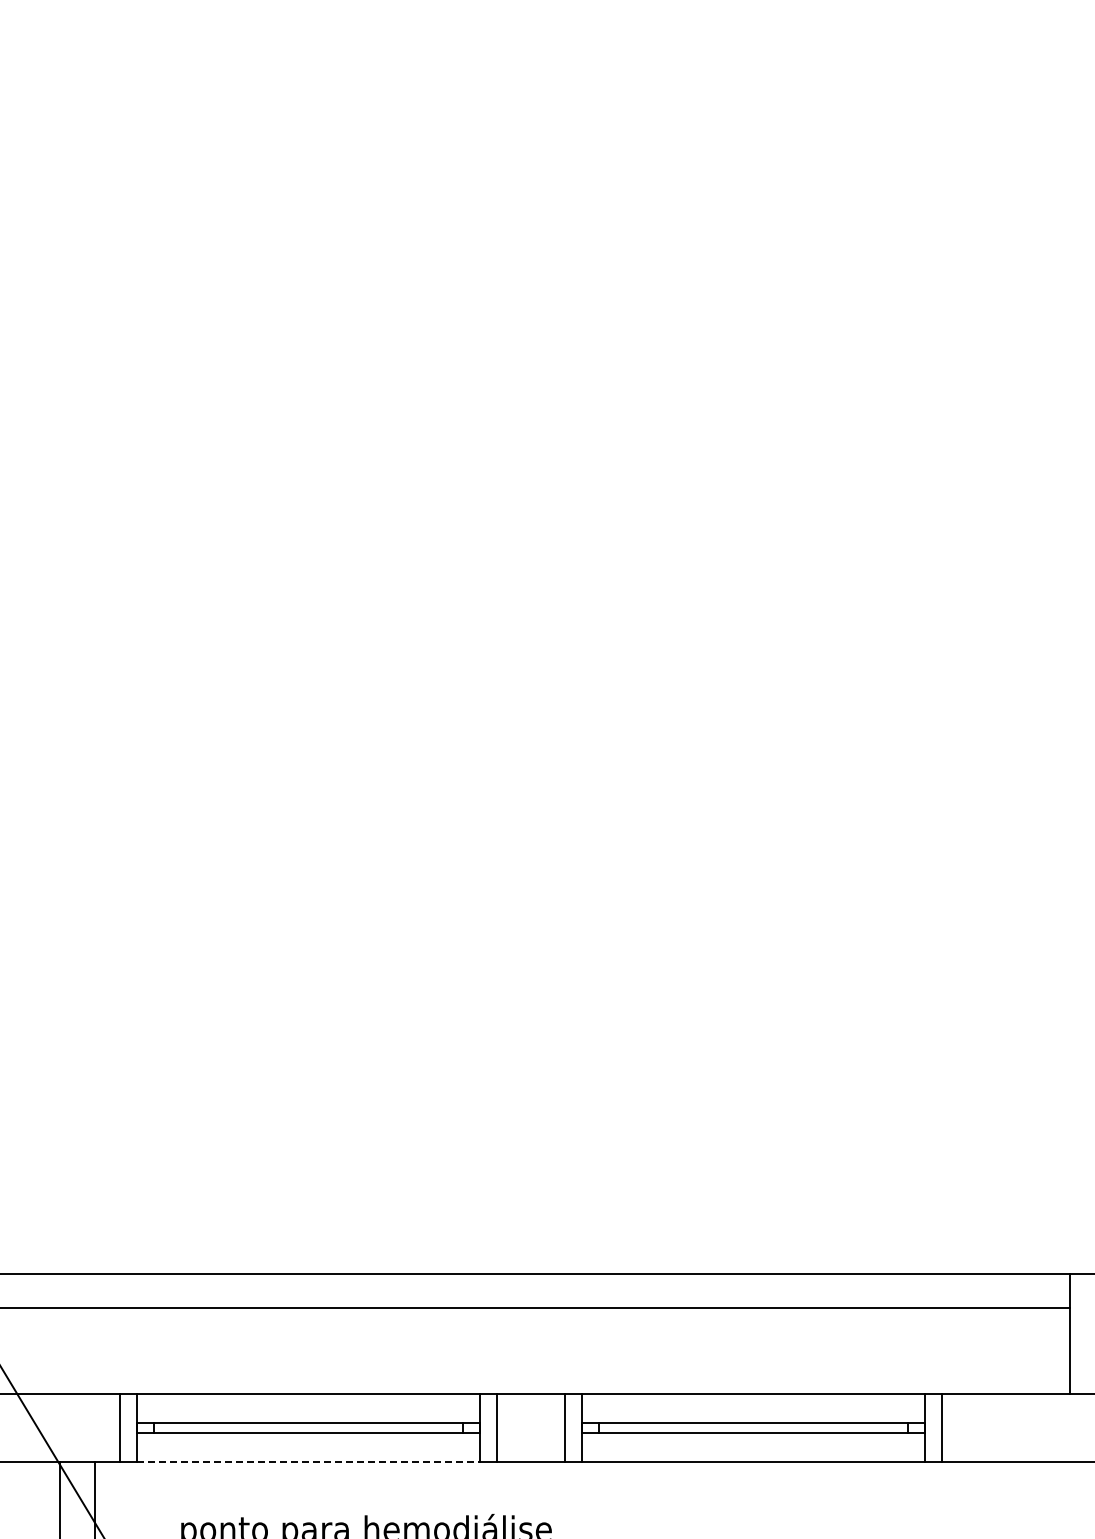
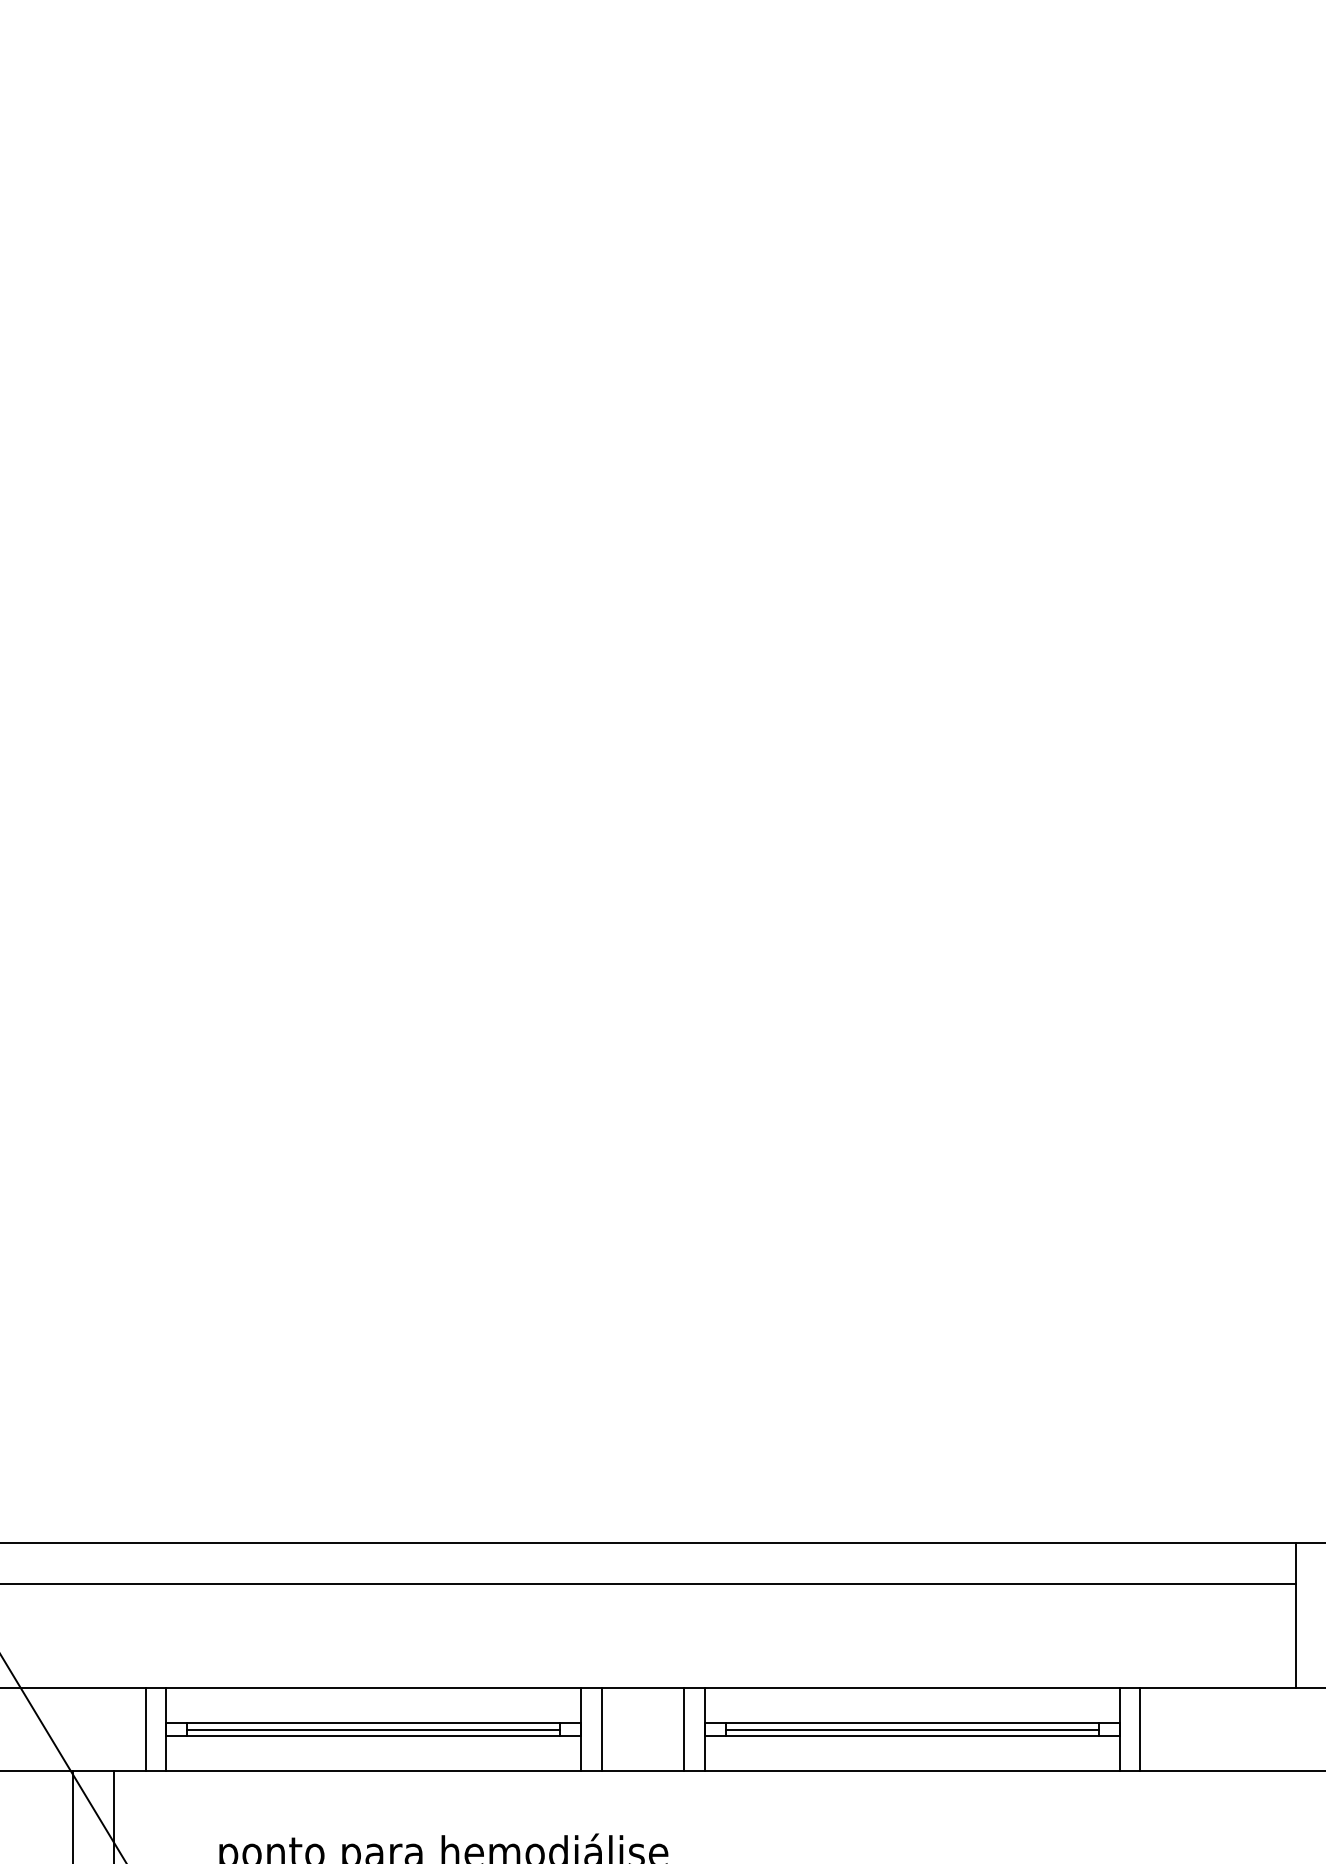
line: (308, 1428) -> (373, 1730), added
line: (753, 1428) -> (912, 1730), added
line: (308, 1462) -> (373, 1771), dashed -> solid

